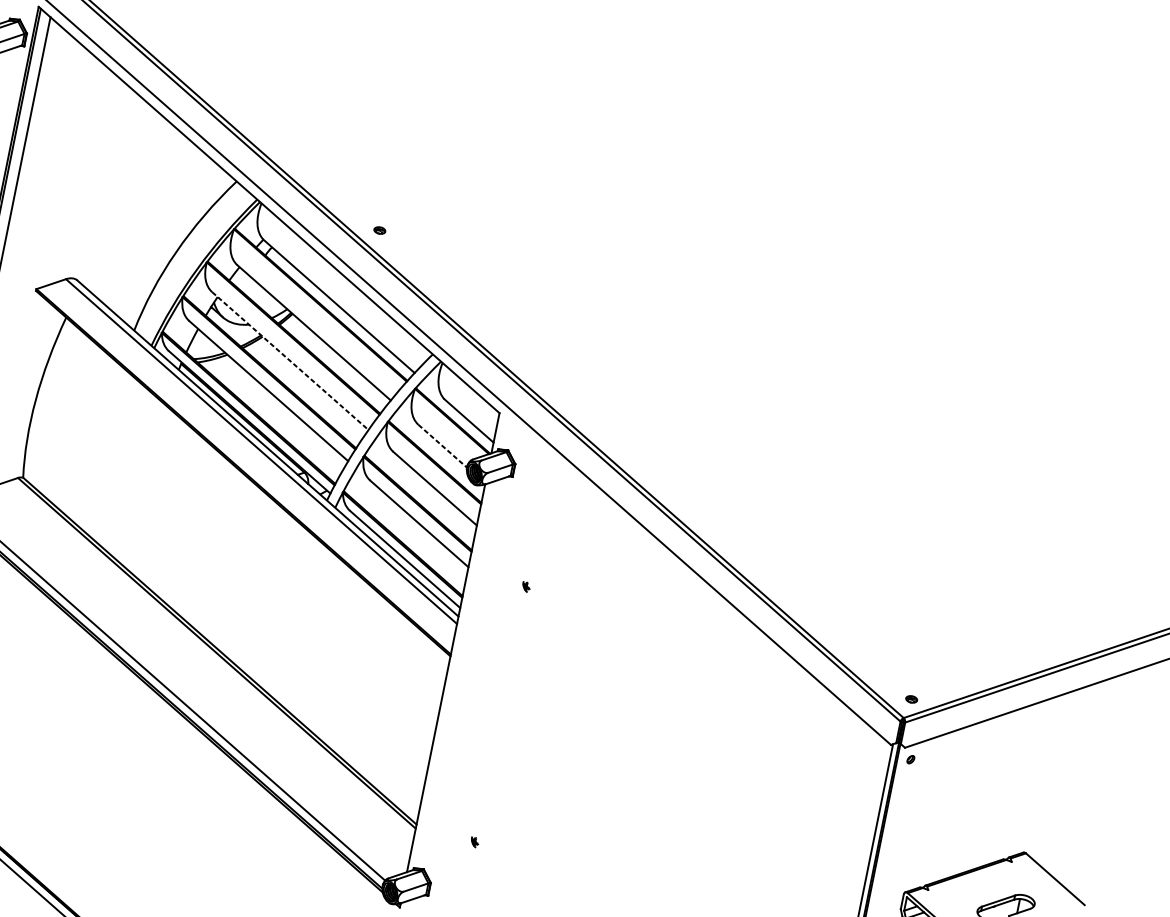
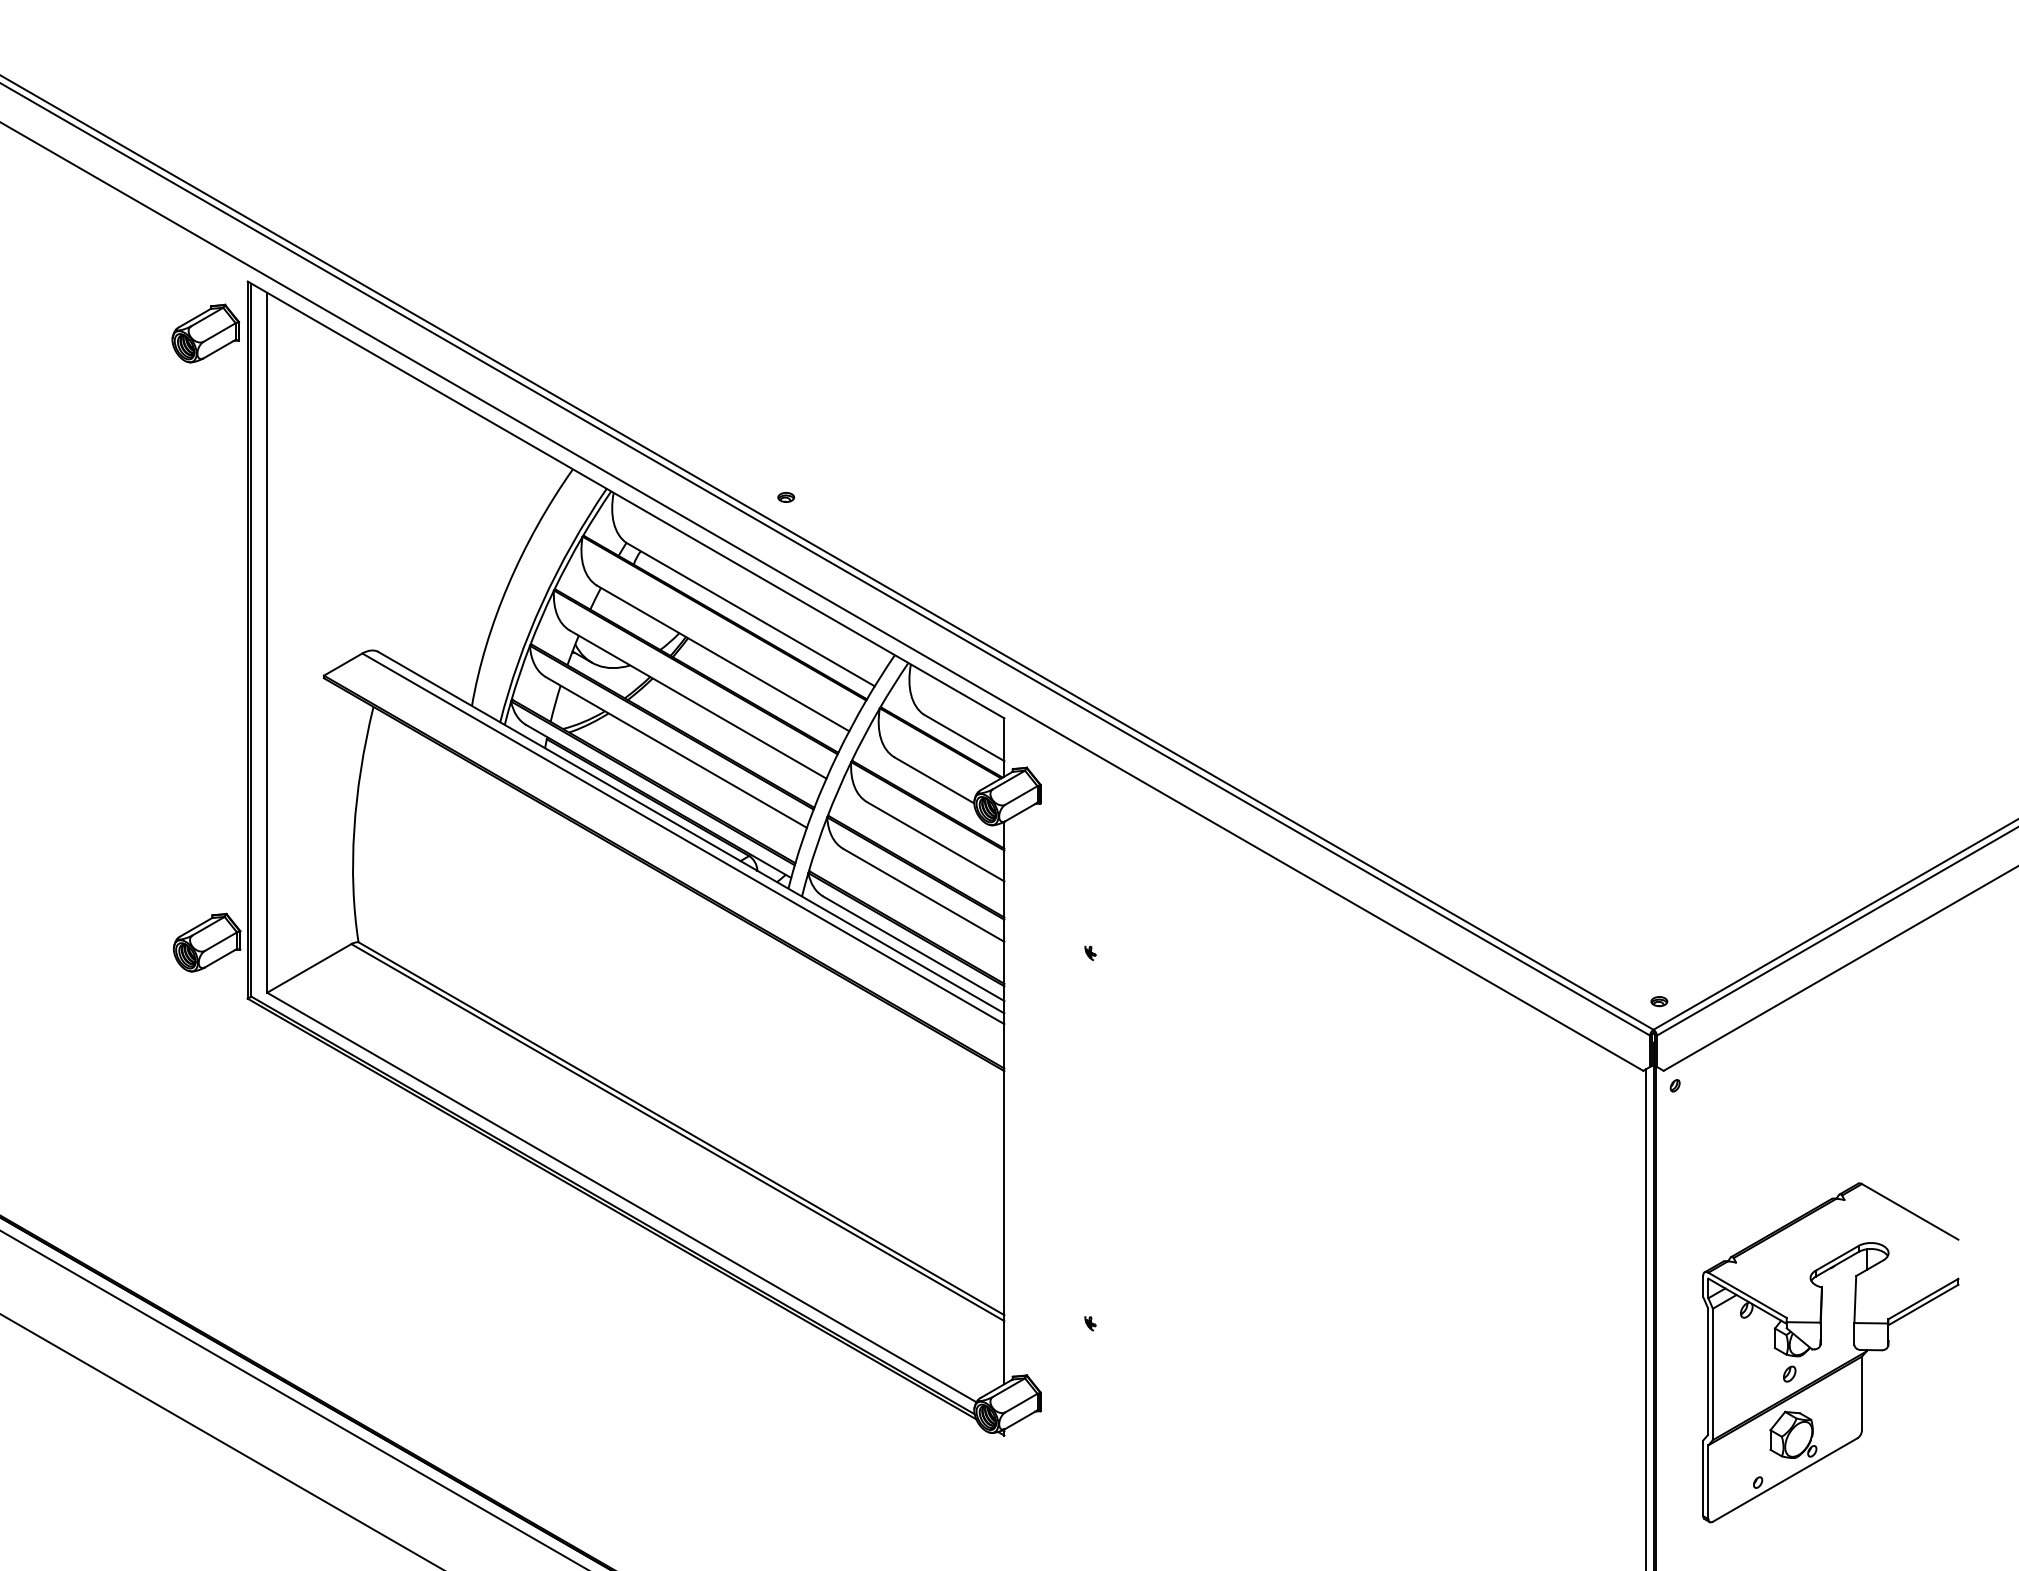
line: (290, 361) -> (698, 704), dashed -> solid
line: (442, 446) -> (934, 780), dashed -> solid

